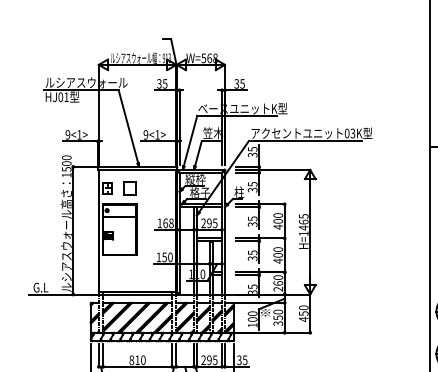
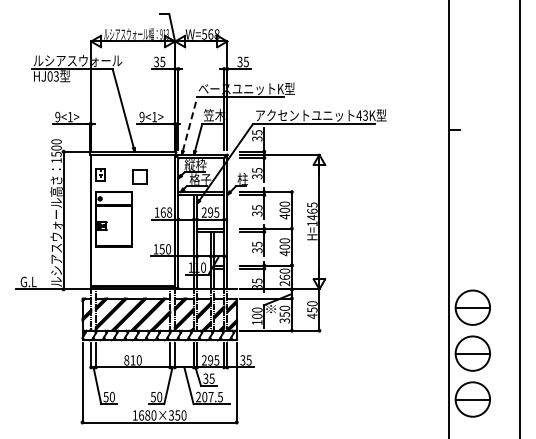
text: (65, 97) -> (55, 76), HJ01 -> HJ03
text: (346, 133) -> (358, 115), 03K -> 43K
line: (190, 140) -> (190, 123), solid -> dashed
part: (129, 188) -> (139, 176), moved

